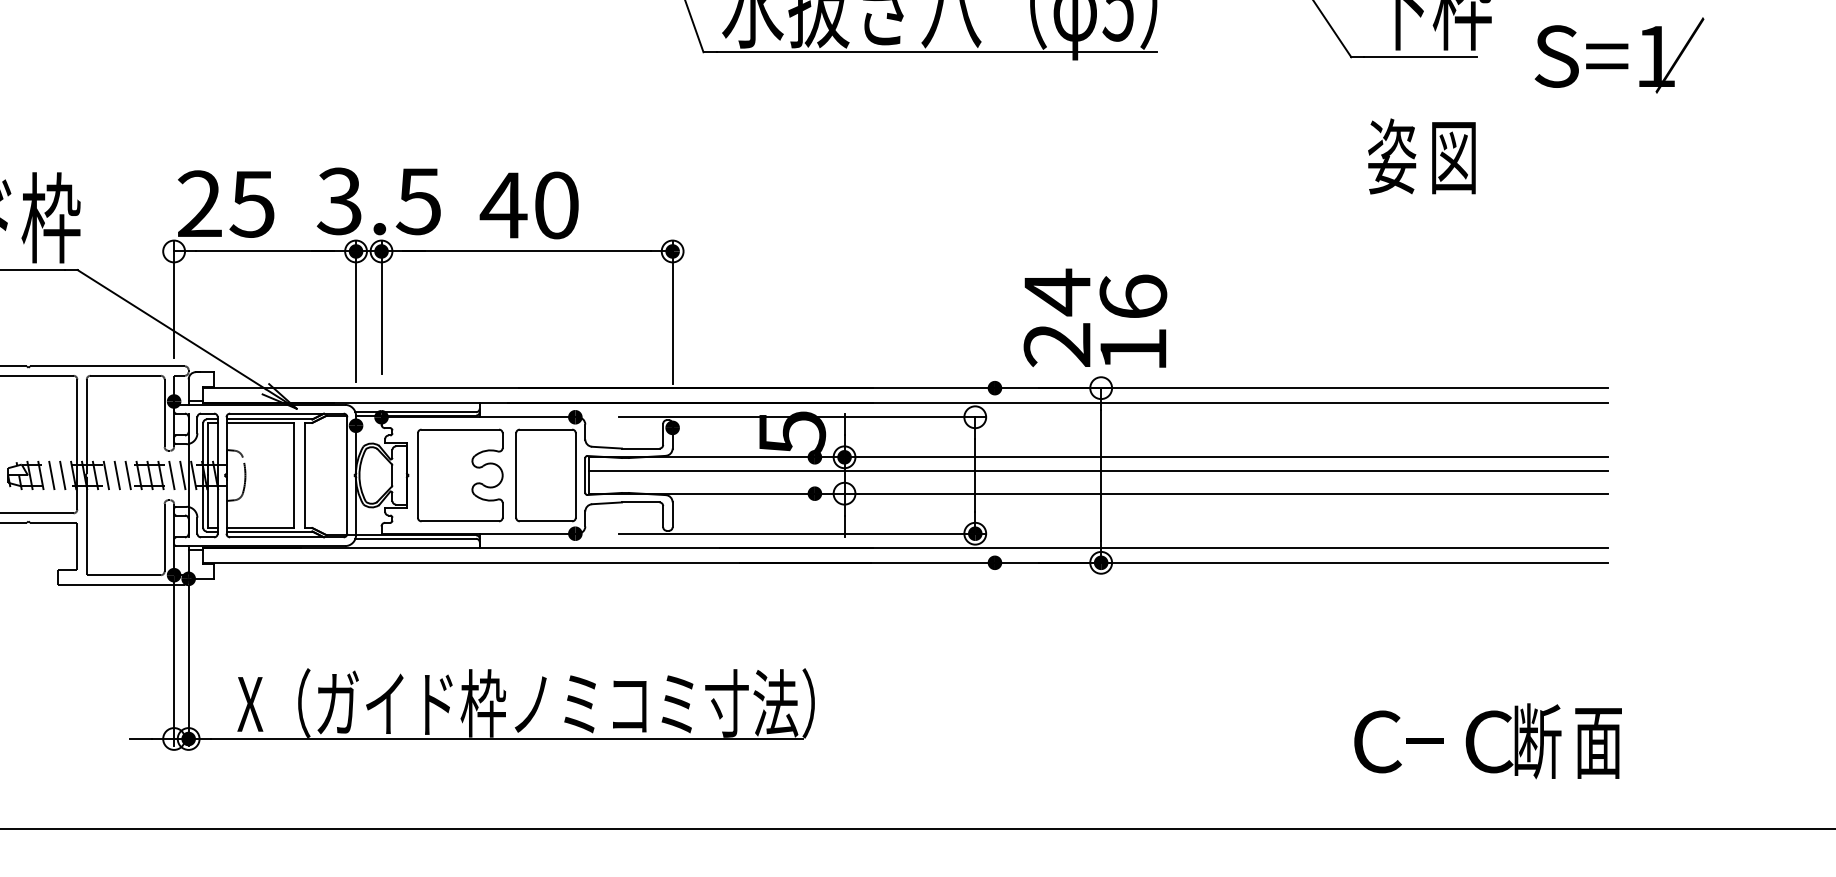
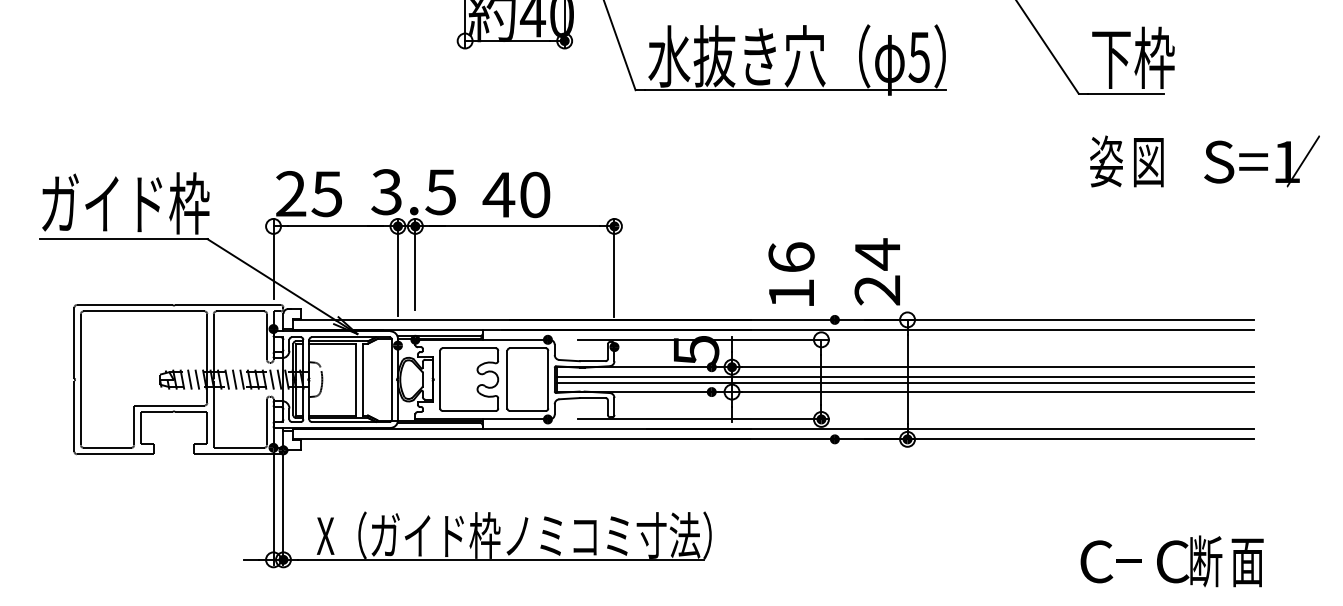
text: (1618, 55) -> (1261, 161), moved
text: (1133, 320) -> (791, 273), moved
line: (1098, 481) -> (905, 383), added

